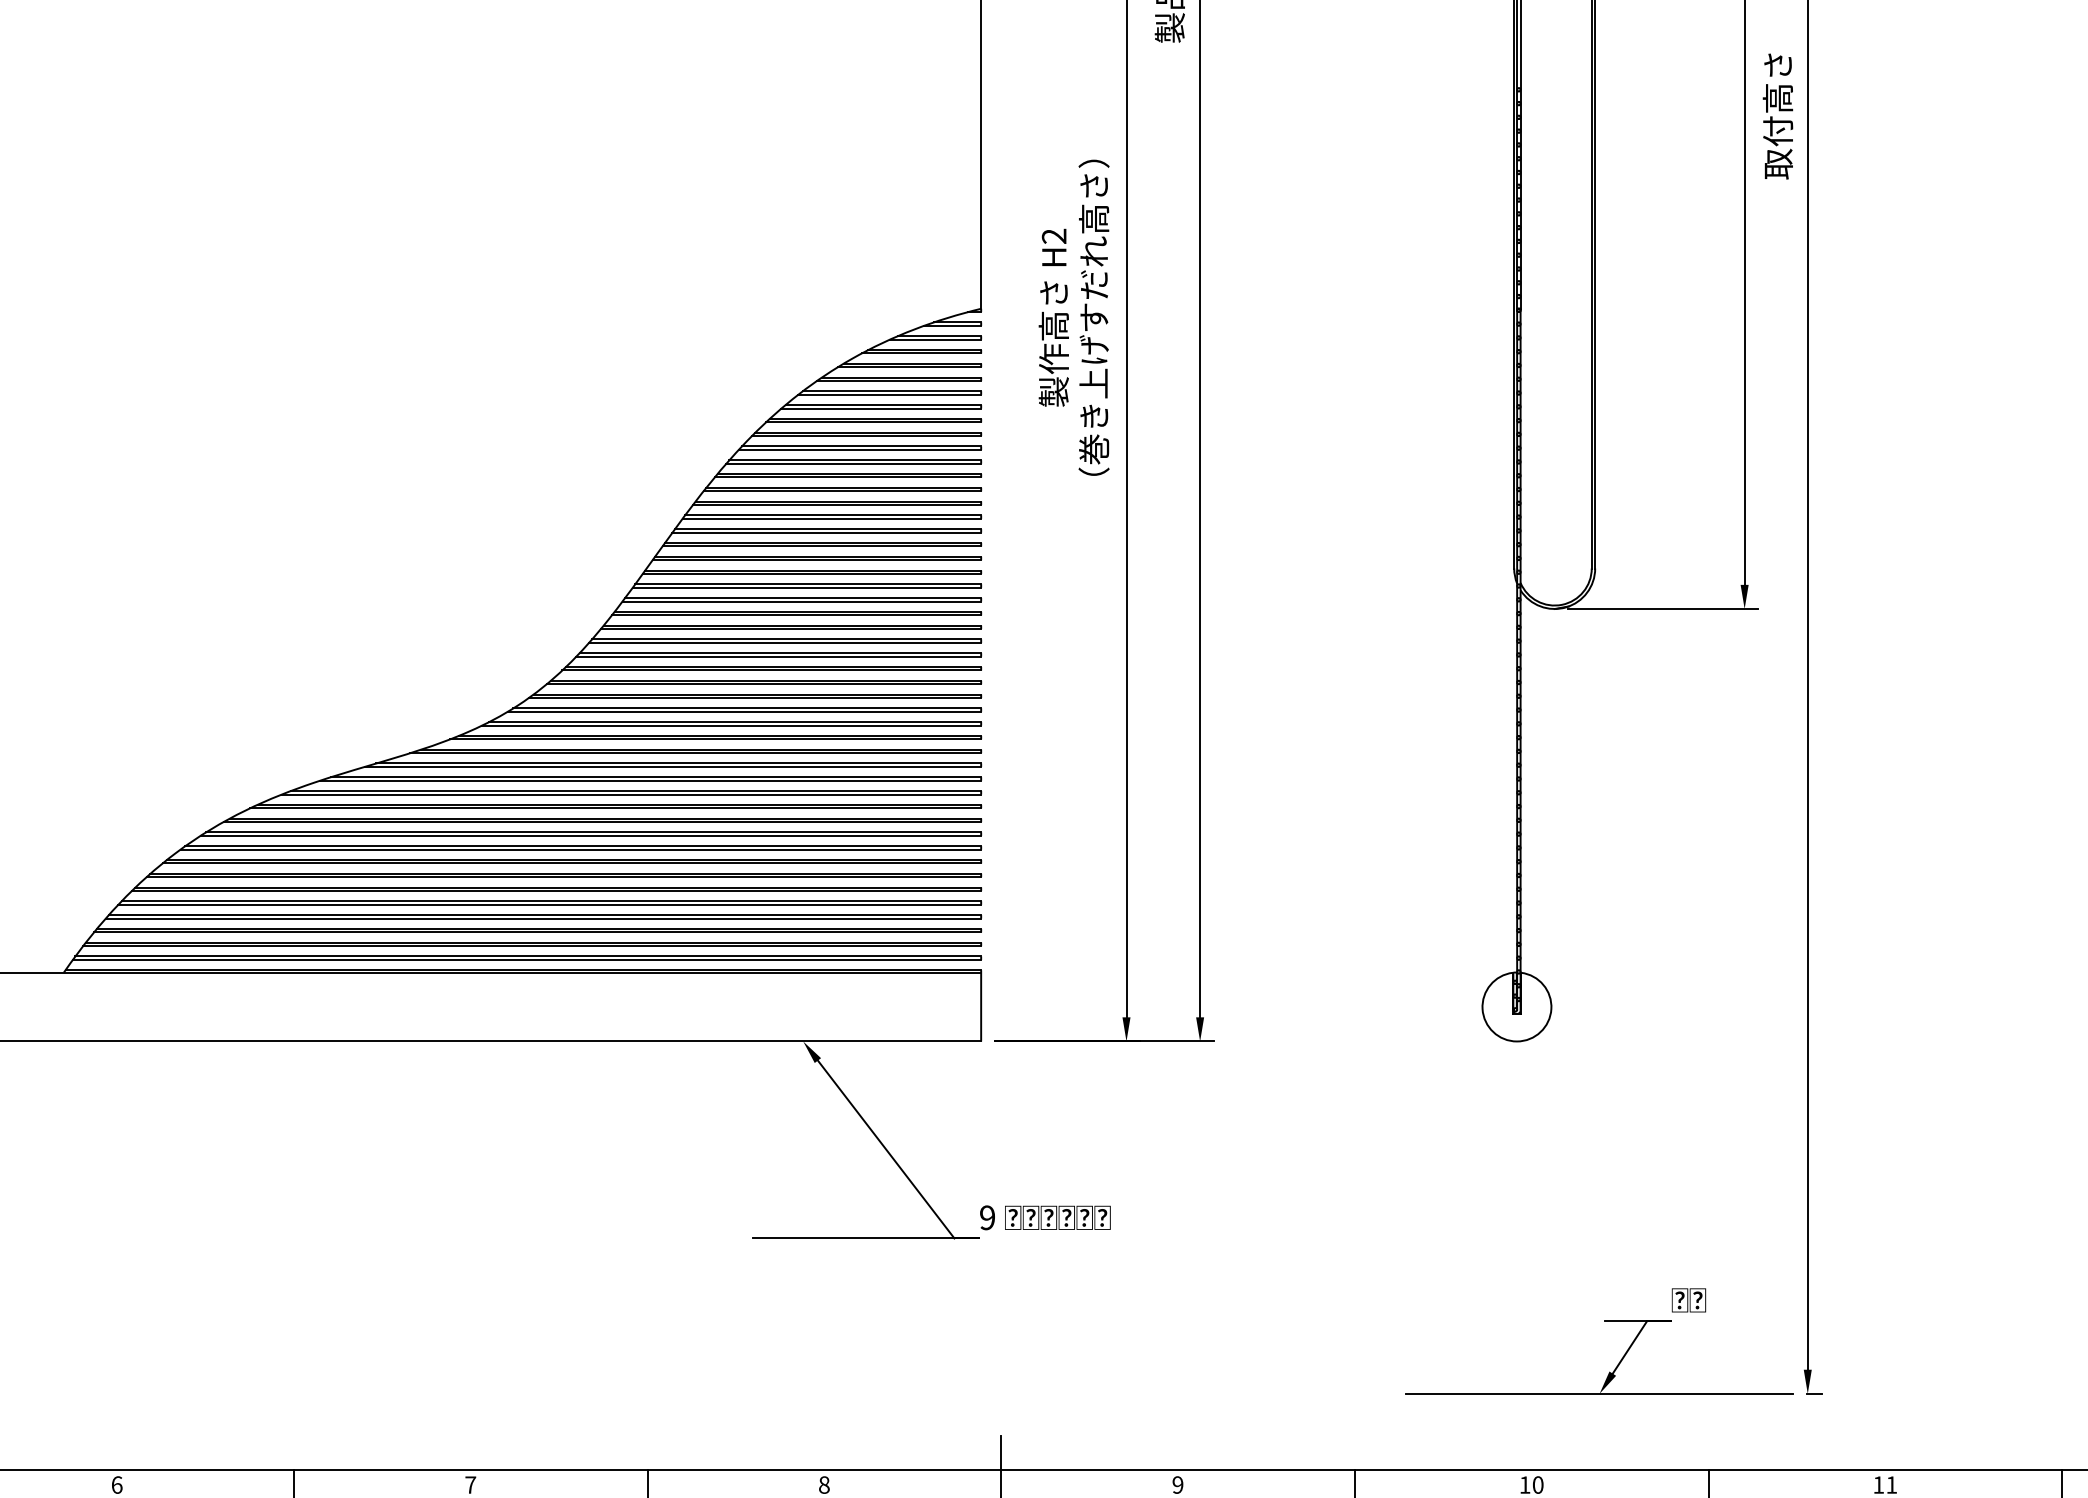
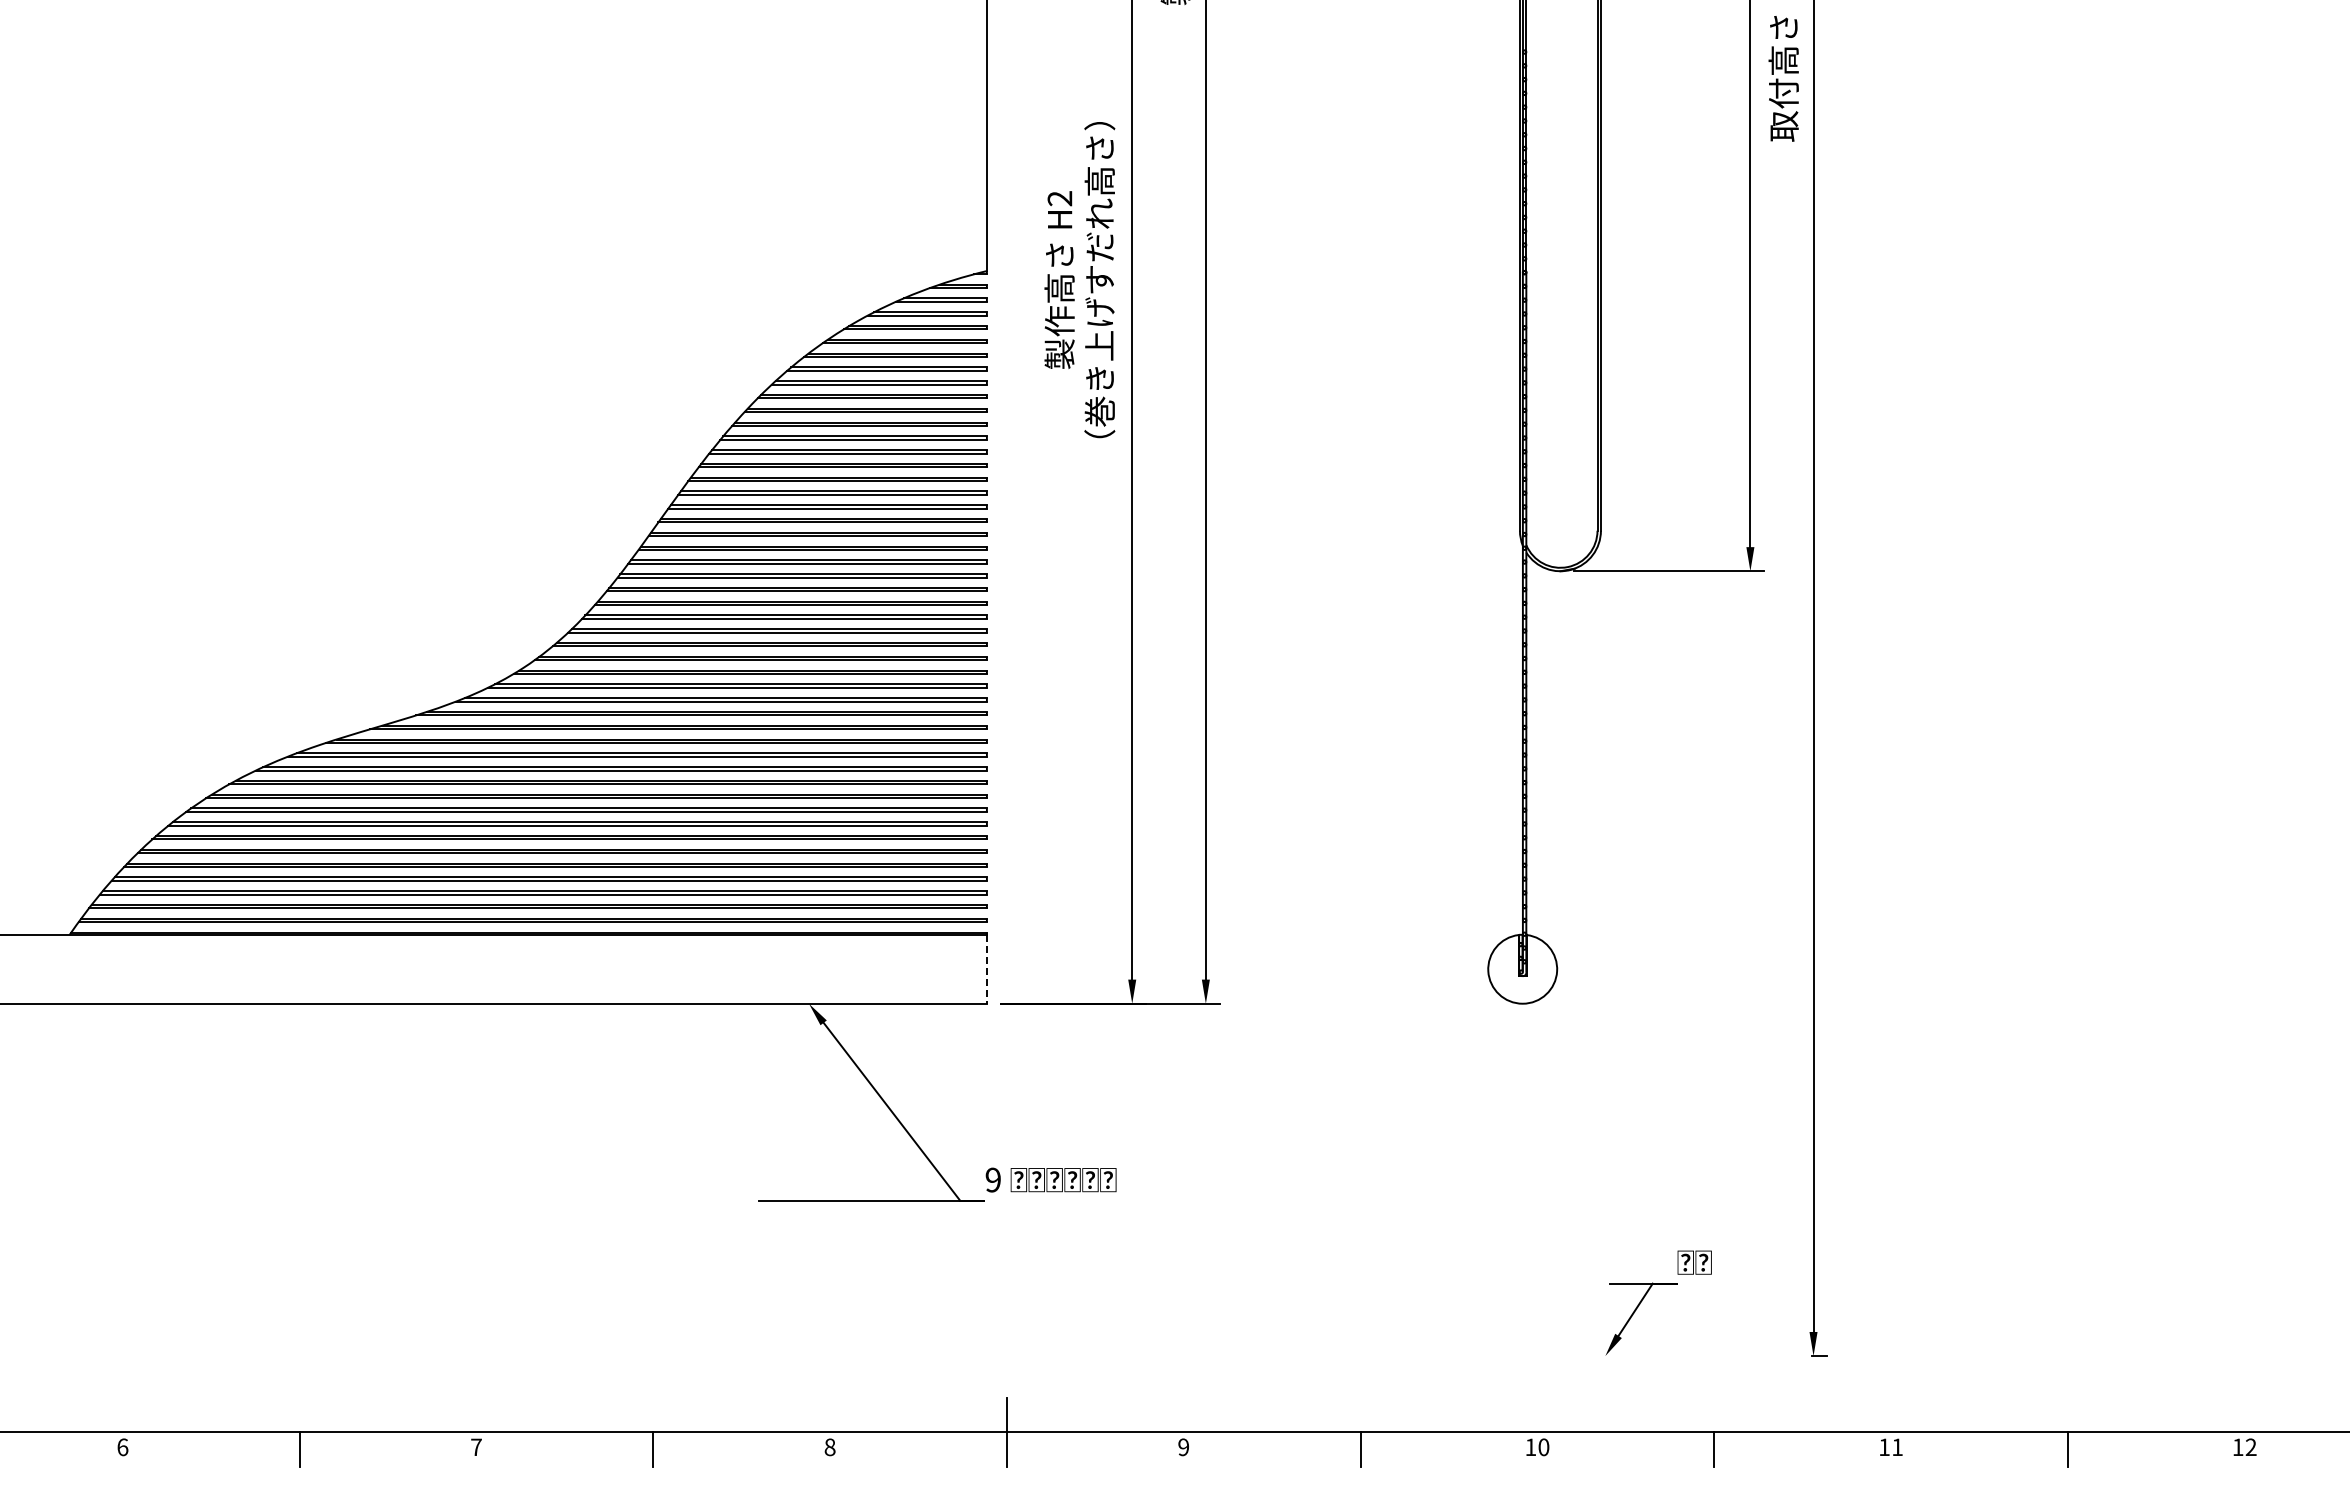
arc: (980, 1008) -> (986, 970), solid -> dashed
line: (1599, 1394) -> (1605, 1356), removed

